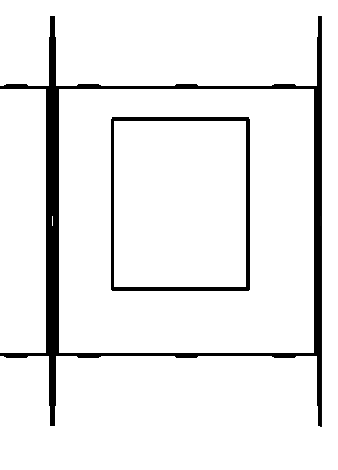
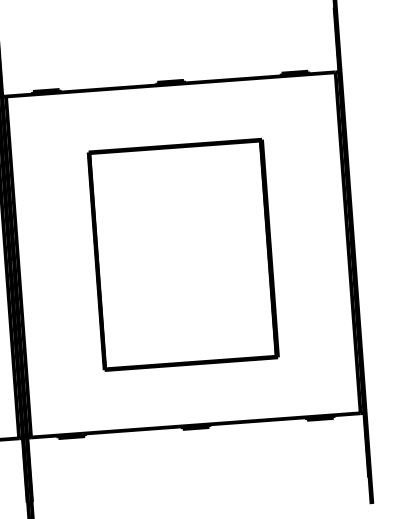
part: (180, 203) -> (183, 254), moved

